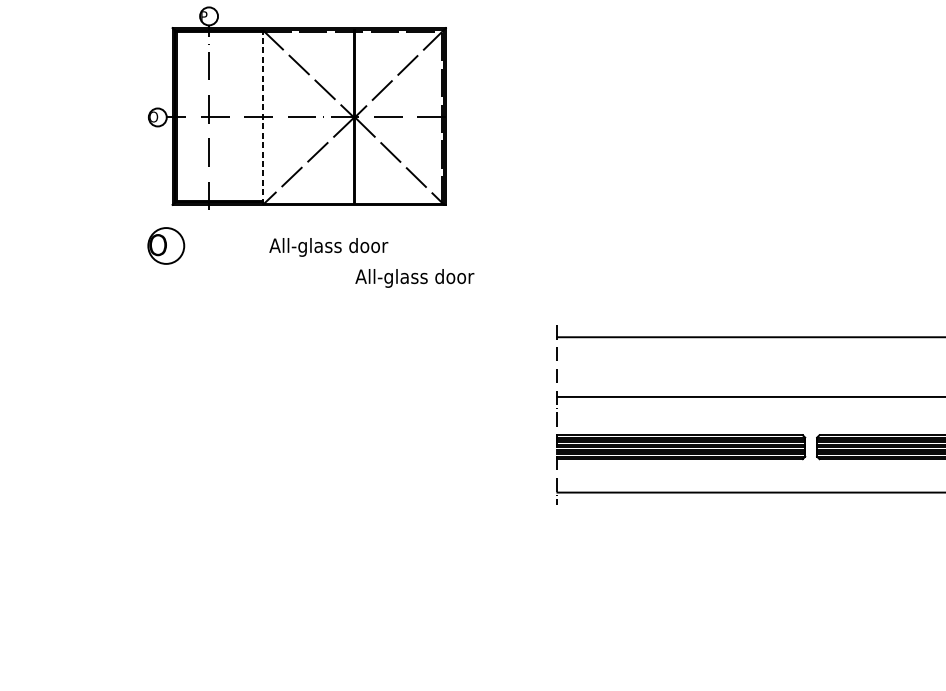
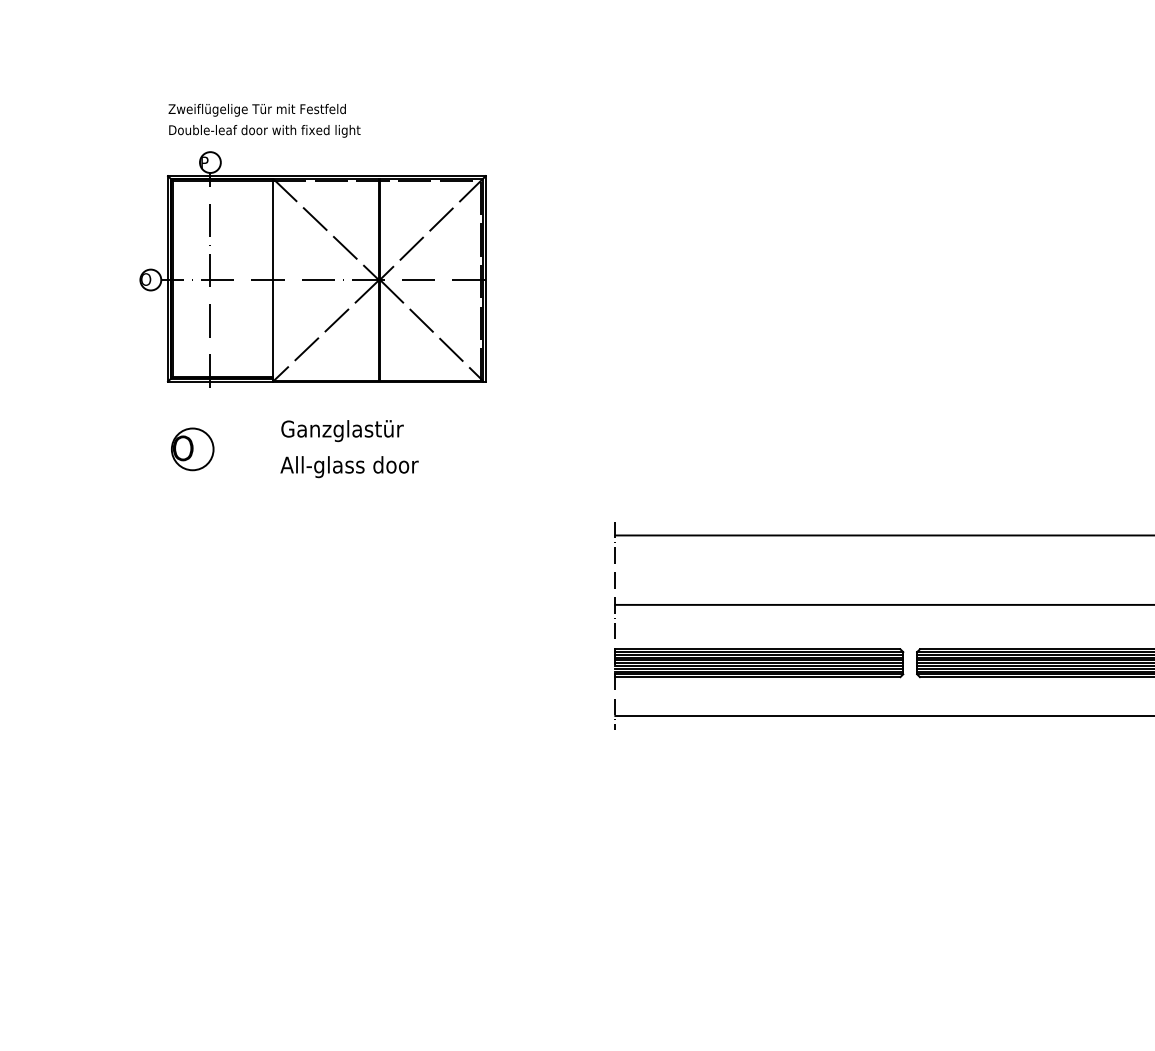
line: (263, 117) -> (273, 279), dashed -> solid
part: (166, 246) -> (192, 449), moved
text: (328, 247) -> (349, 431), All-glass door -> Ganzglastür
text: (414, 278) -> (349, 467), moved

